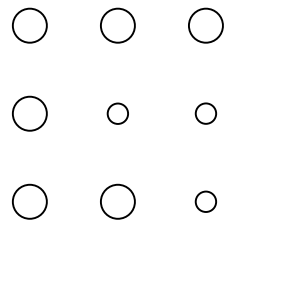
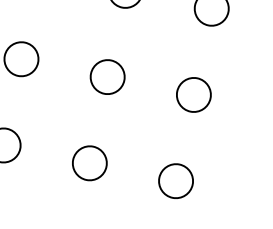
circle: (117, 113) -> (107, 76), size x1.67
circle: (205, 113) -> (193, 94), size x1.67
circle: (205, 201) -> (175, 180), size x1.67

